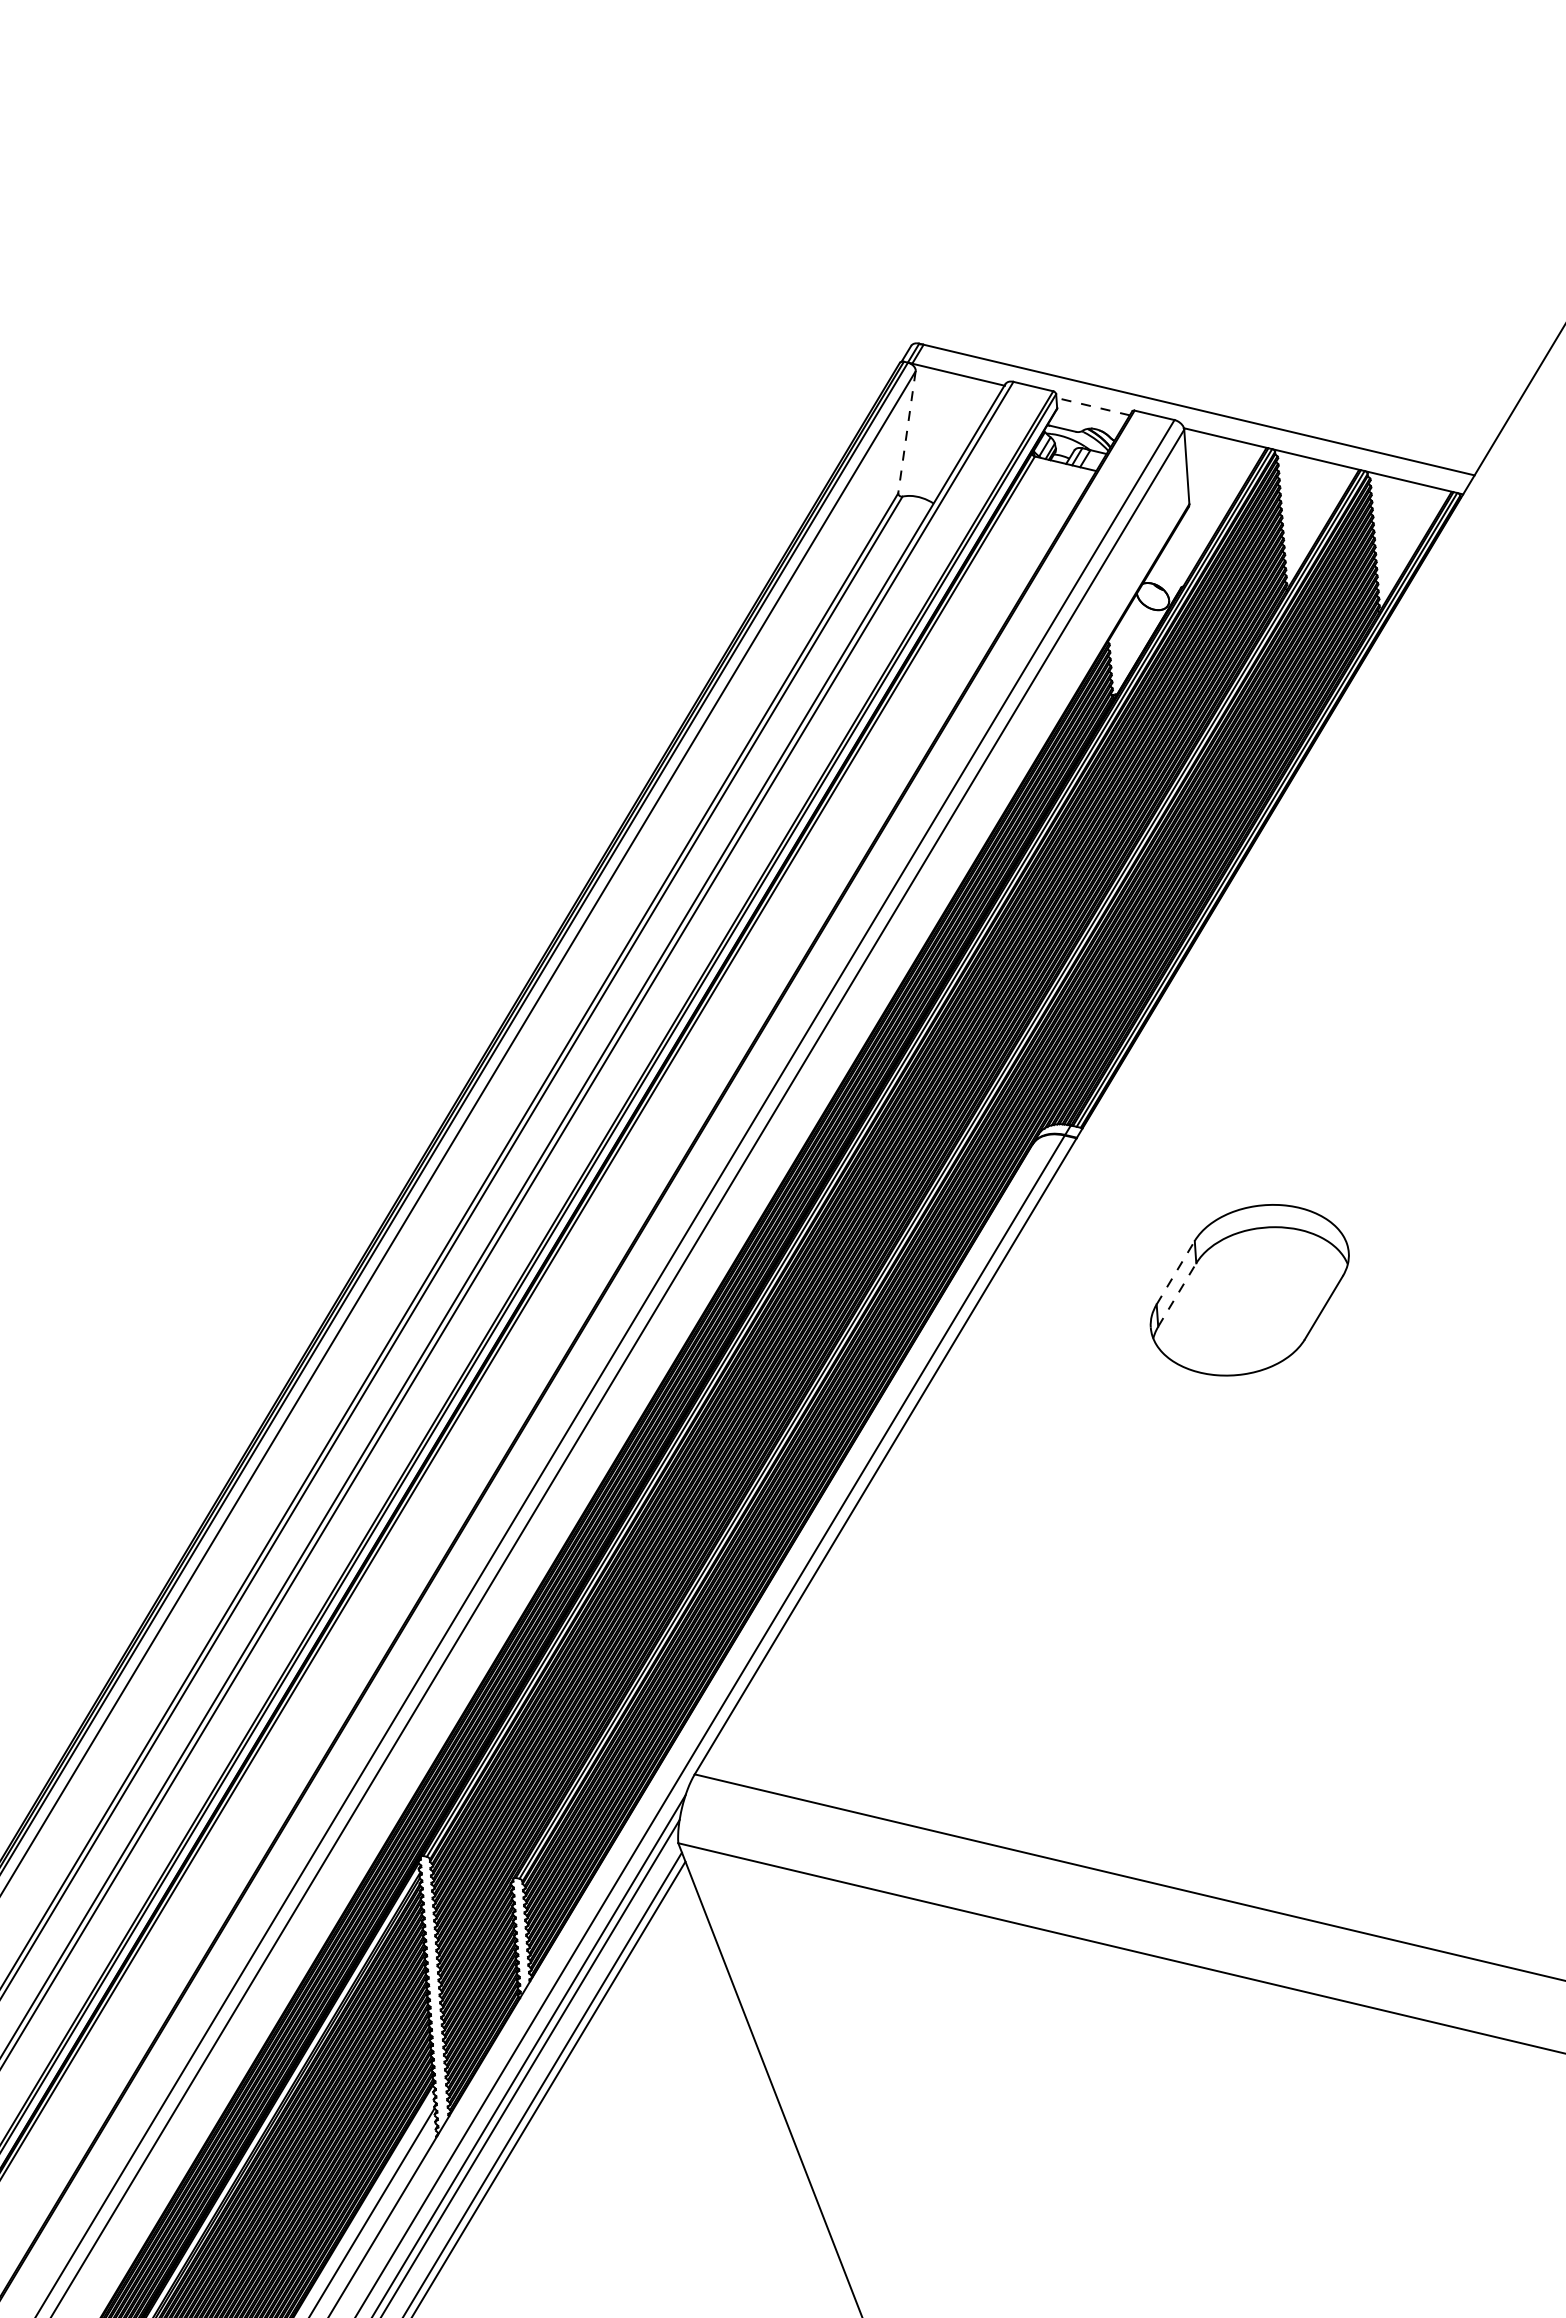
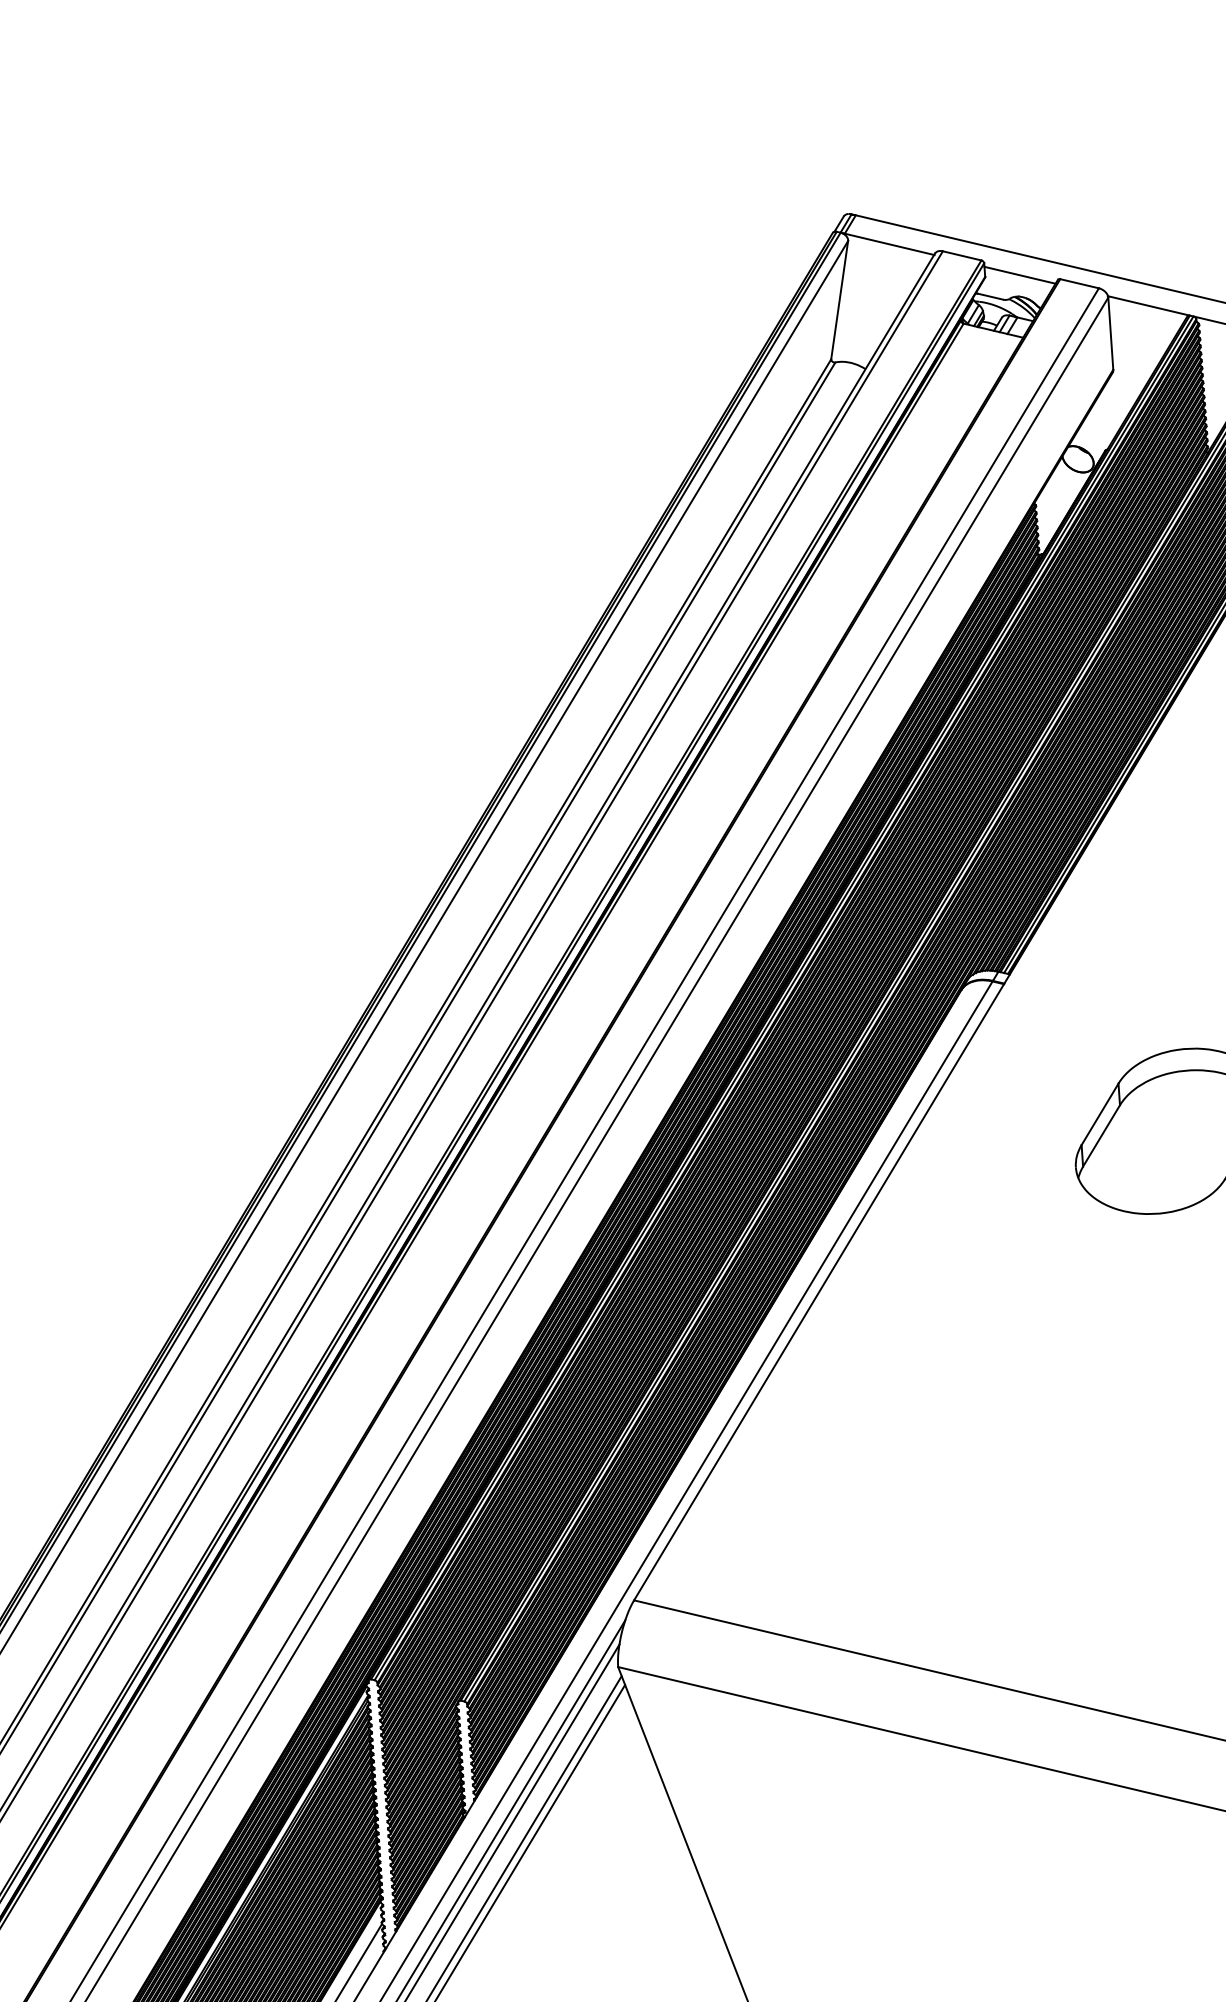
line: (1093, 406) -> (1020, 275), dashed -> solid
line: (906, 432) -> (839, 300), dashed -> solid
line: (1175, 1272) -> (1099, 1114), dashed -> solid
line: (1177, 1295) -> (1101, 1136), dashed -> solid

